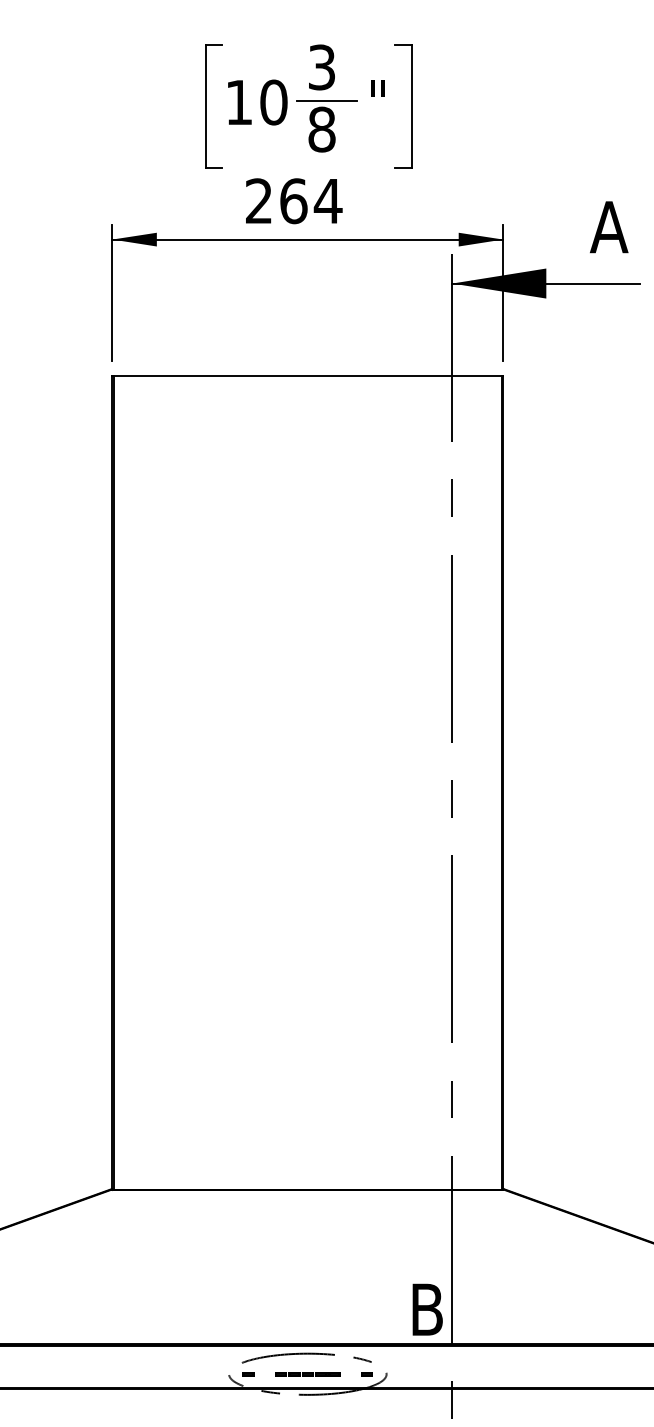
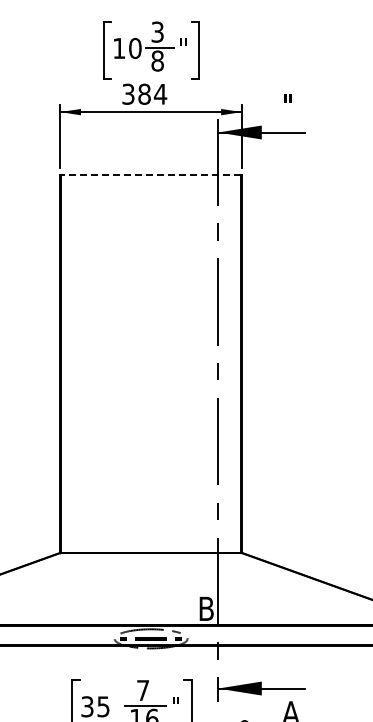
text: (276, 199) -> (136, 93), 264 -> 384
text: (608, 227) -> (290, 106), A -> "
line: (306, 376) -> (150, 175), solid -> dashed

